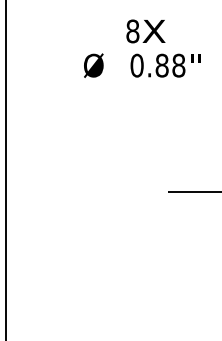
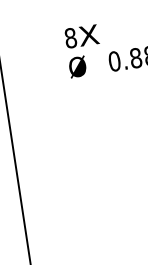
text: (145, 31) -> (81, 36), moved

